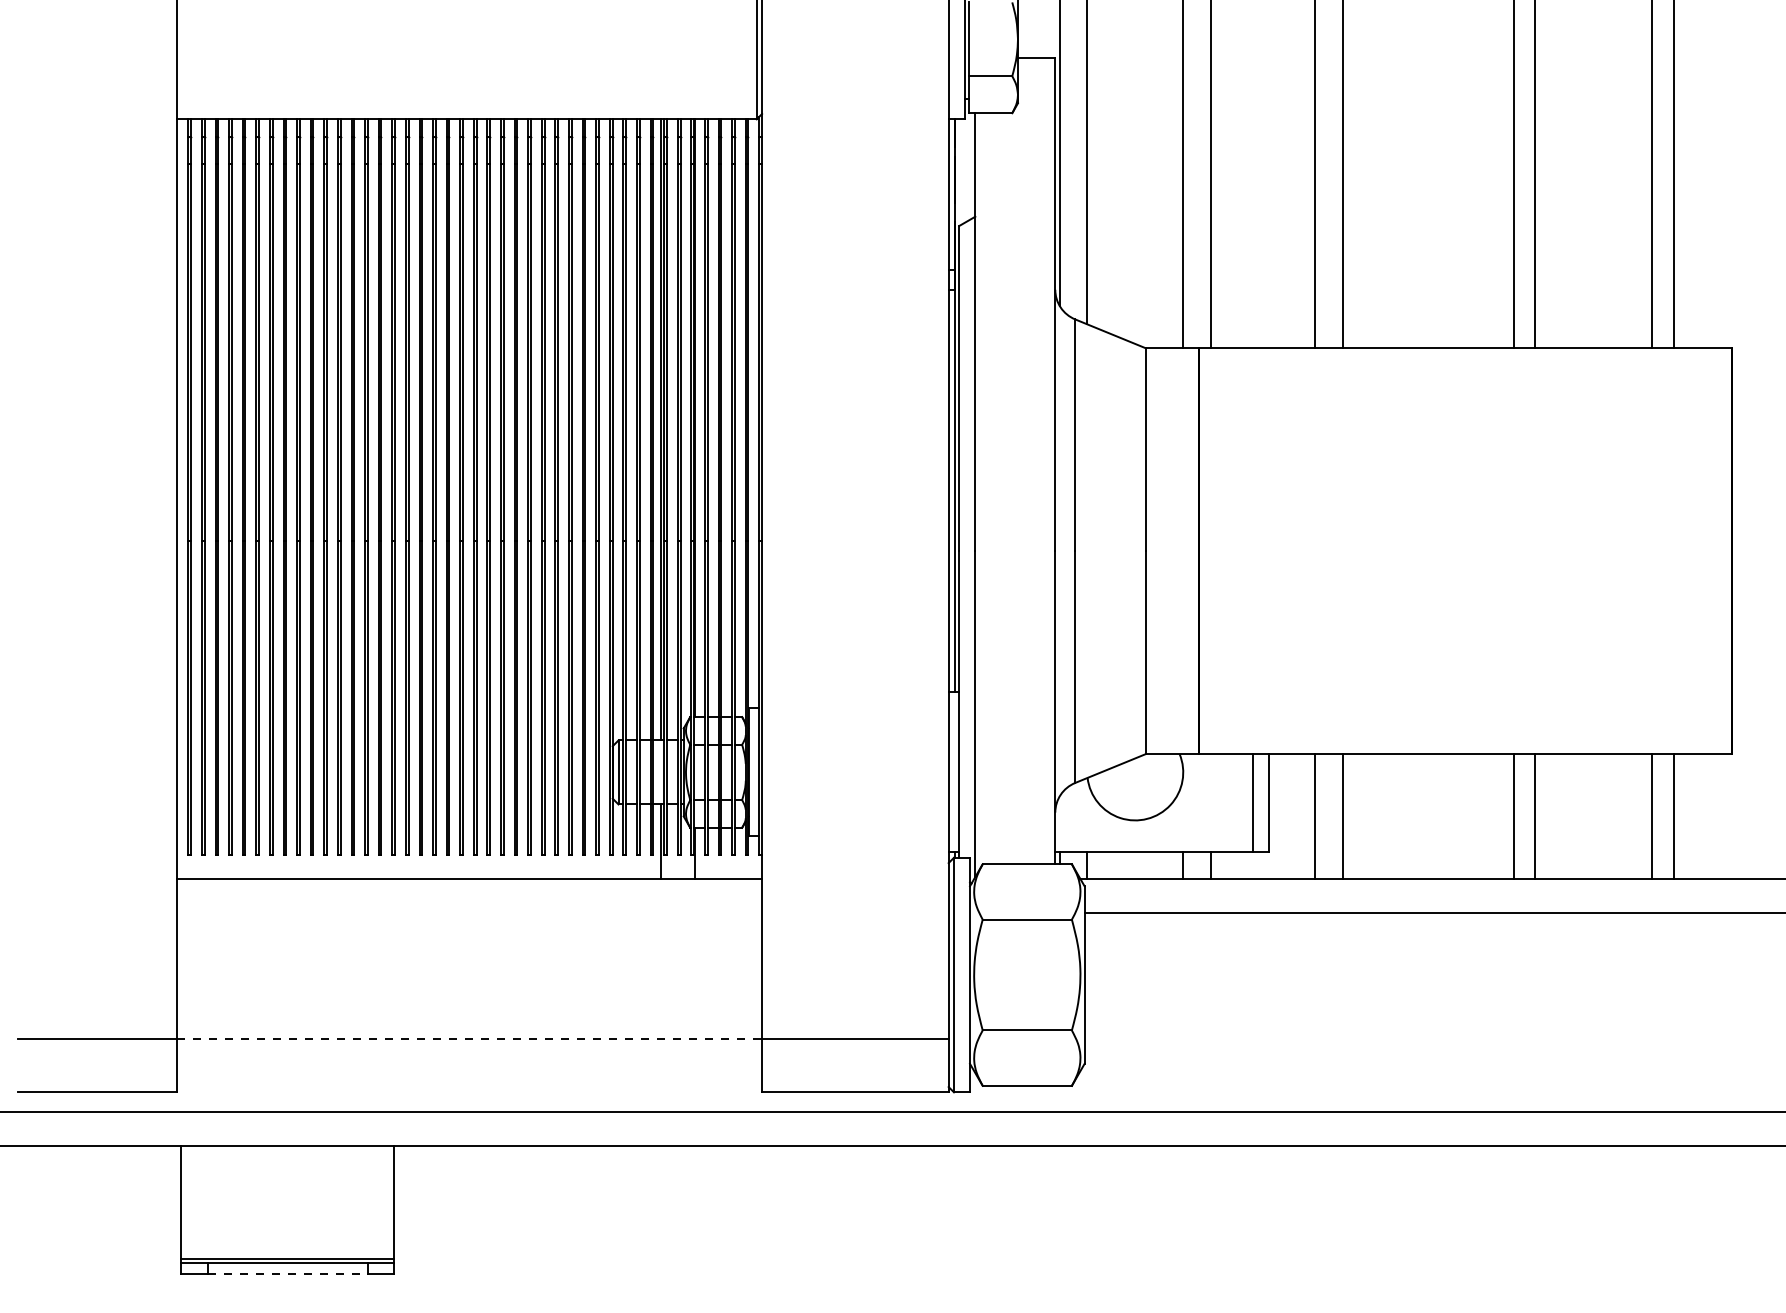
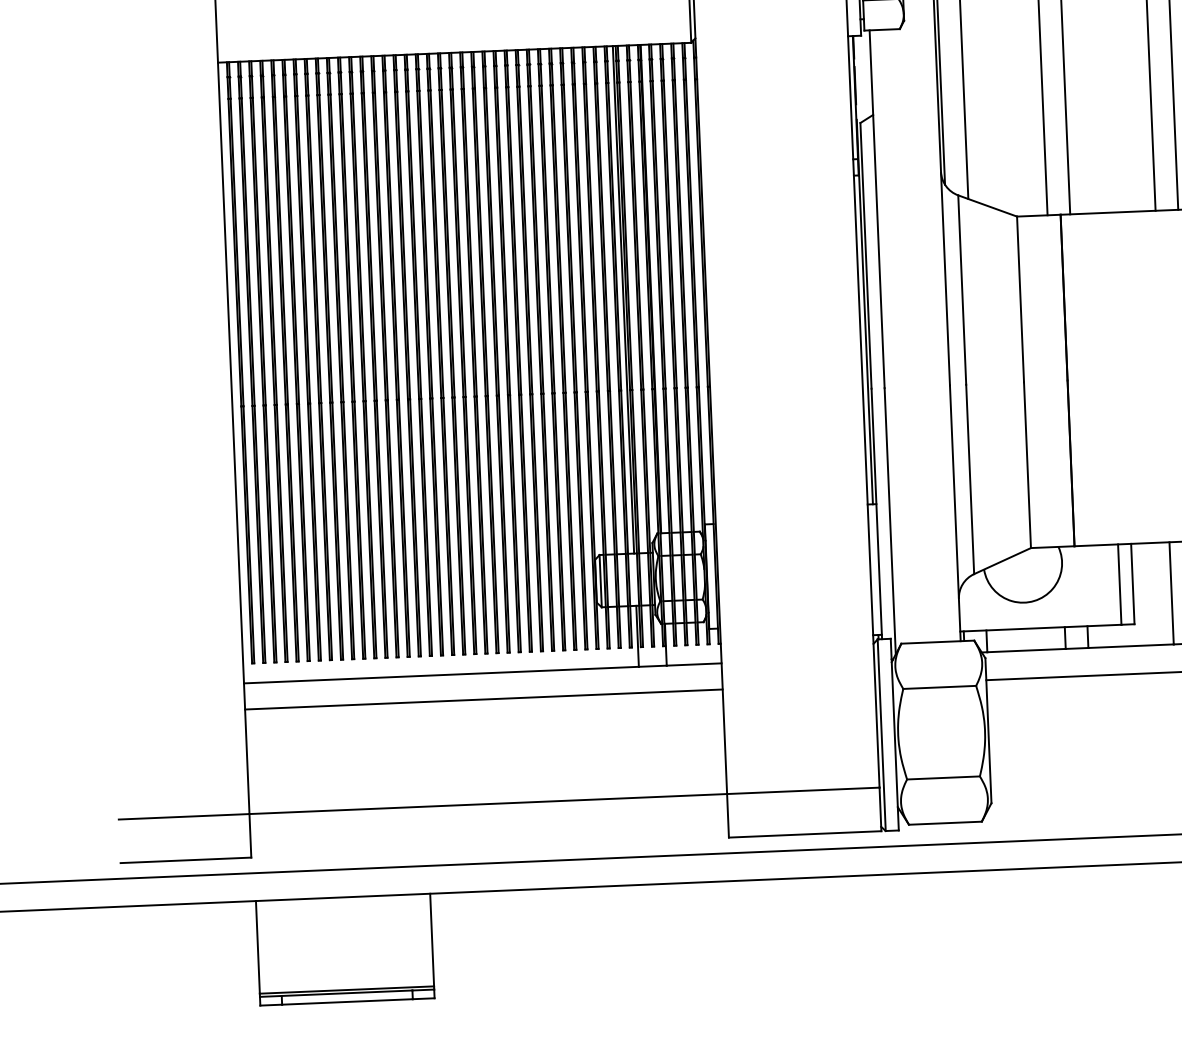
line: (469, 911) -> (483, 699), added
line: (470, 1039) -> (488, 804), dashed -> solid
line: (287, 1273) -> (347, 1001), dashed -> solid

